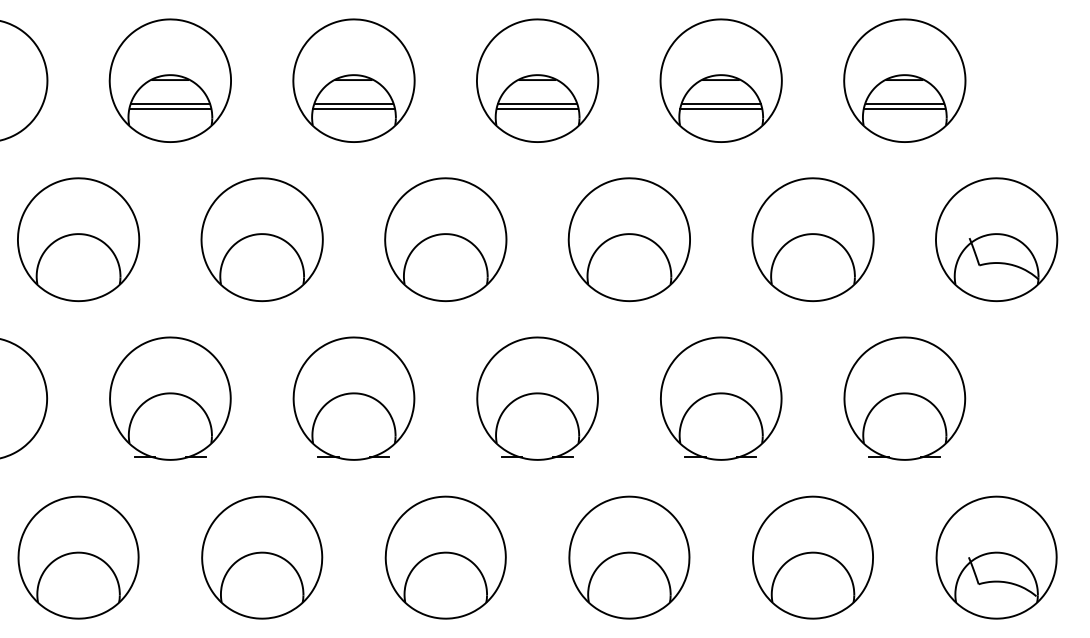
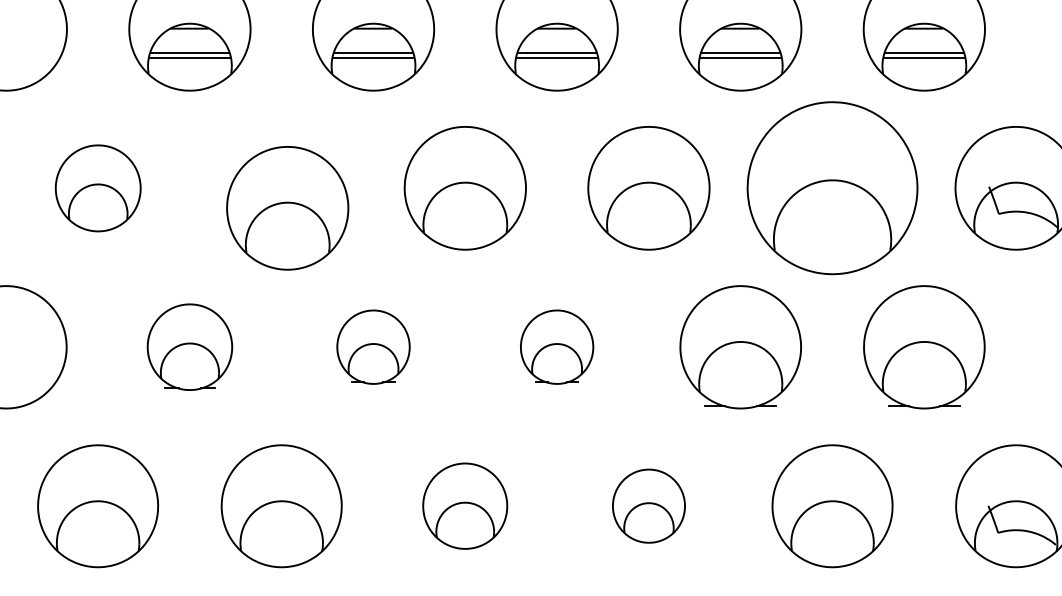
part: (78, 239) -> (98, 188), size x0.7
part: (261, 239) -> (287, 208), moved
part: (812, 239) -> (832, 188), size x1.4
part: (170, 398) -> (190, 347), size x0.7
part: (353, 398) -> (373, 347), size x0.6
part: (537, 398) -> (557, 347), size x0.6
part: (445, 557) -> (465, 506), size x0.7
part: (629, 557) -> (649, 506), size x0.6

